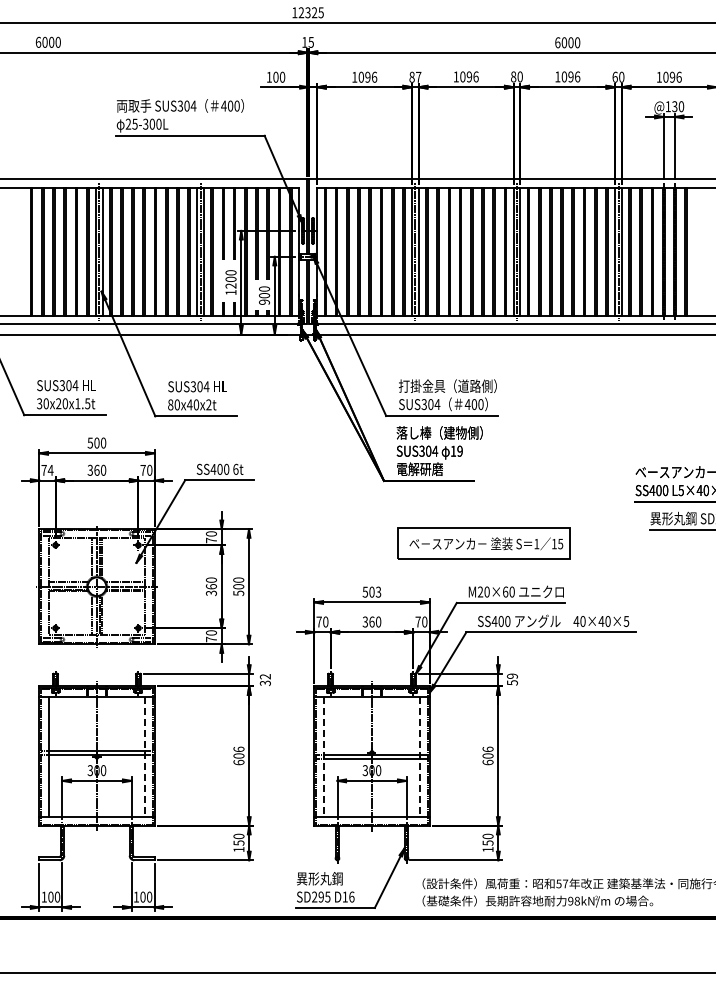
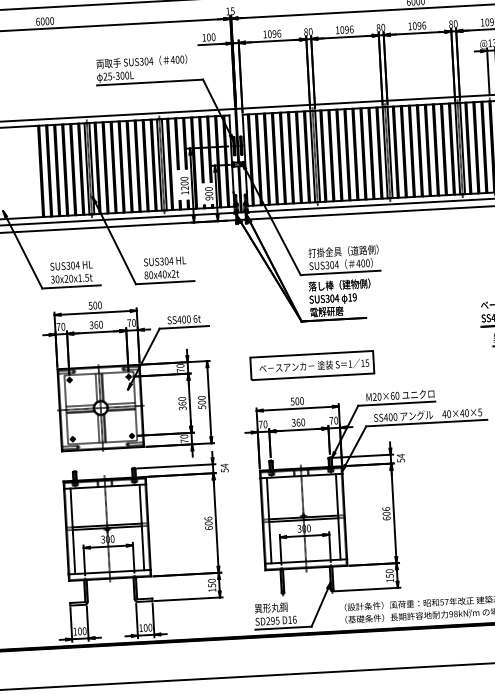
text: (418, 76) -> (310, 31), 87 -> 80
text: (614, 76) -> (450, 23), 60 -> 80
text: (50, 469) -> (63, 326), 74 -> 70
part: (483, 543) -> (312, 365), moved
text: (378, 591) -> (301, 400), 503 -> 500
text: (511, 676) -> (400, 456), 59 -> 54
text: (264, 679) -> (223, 467), 32 -> 54
line: (145, 756) -> (142, 527), dashed -> solid
line: (323, 756) -> (269, 520), dashed -> solid
line: (420, 756) -> (338, 516), dashed -> solid

